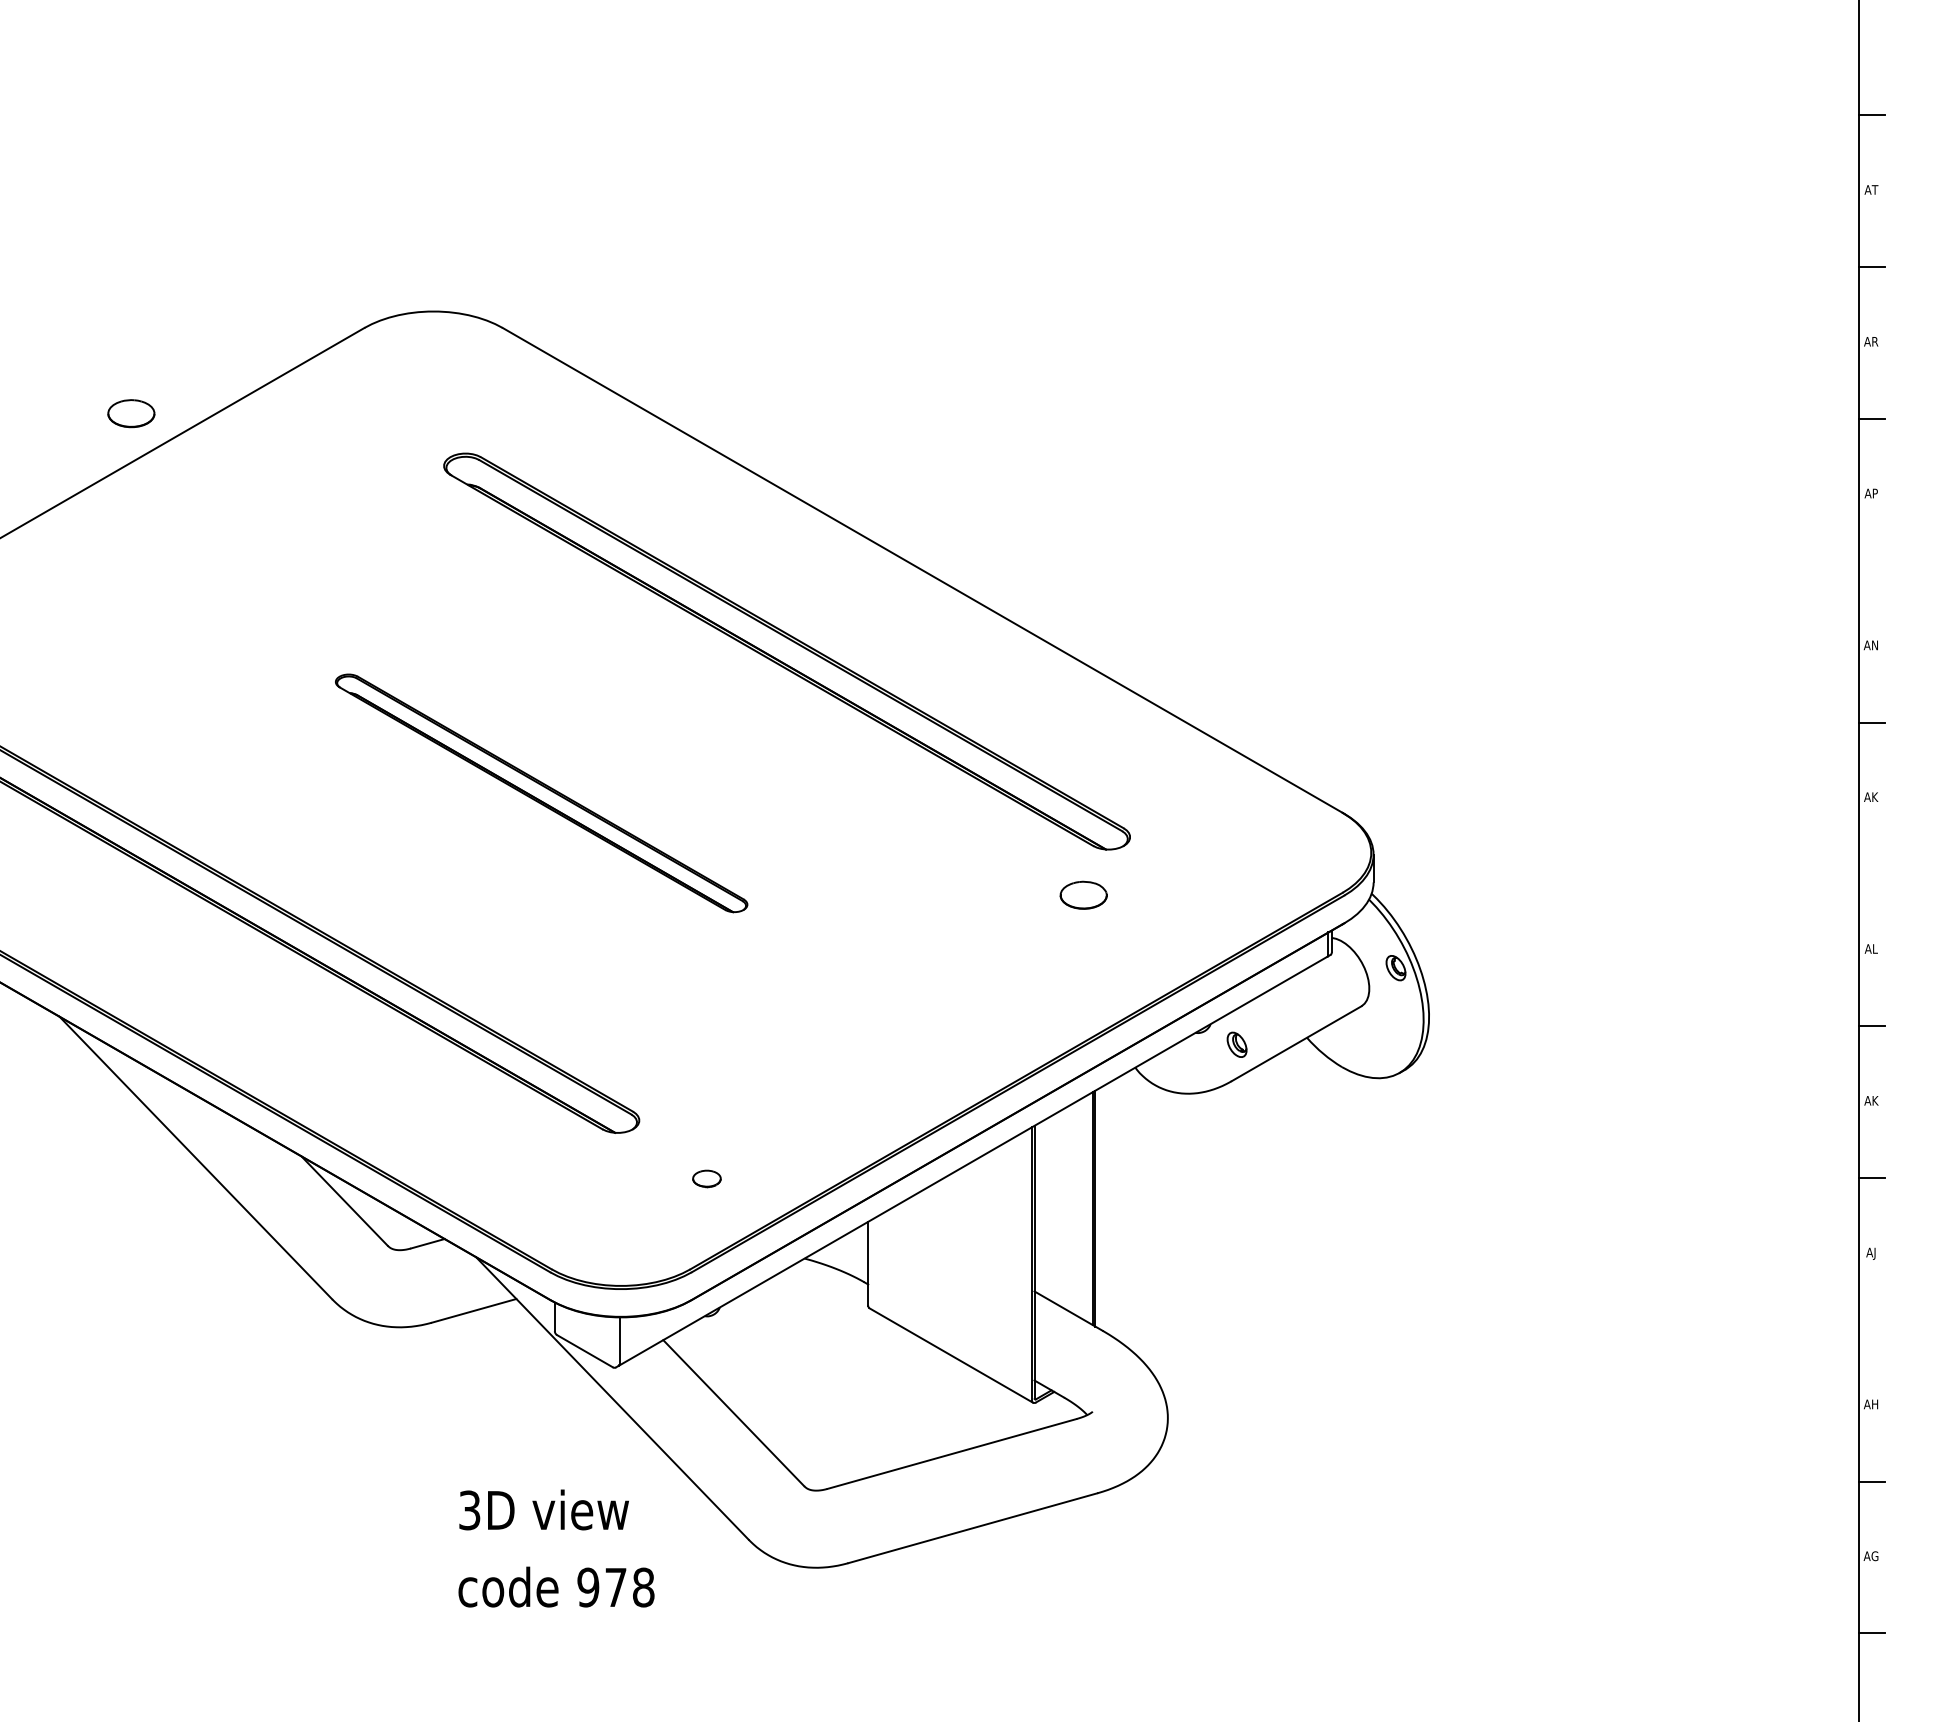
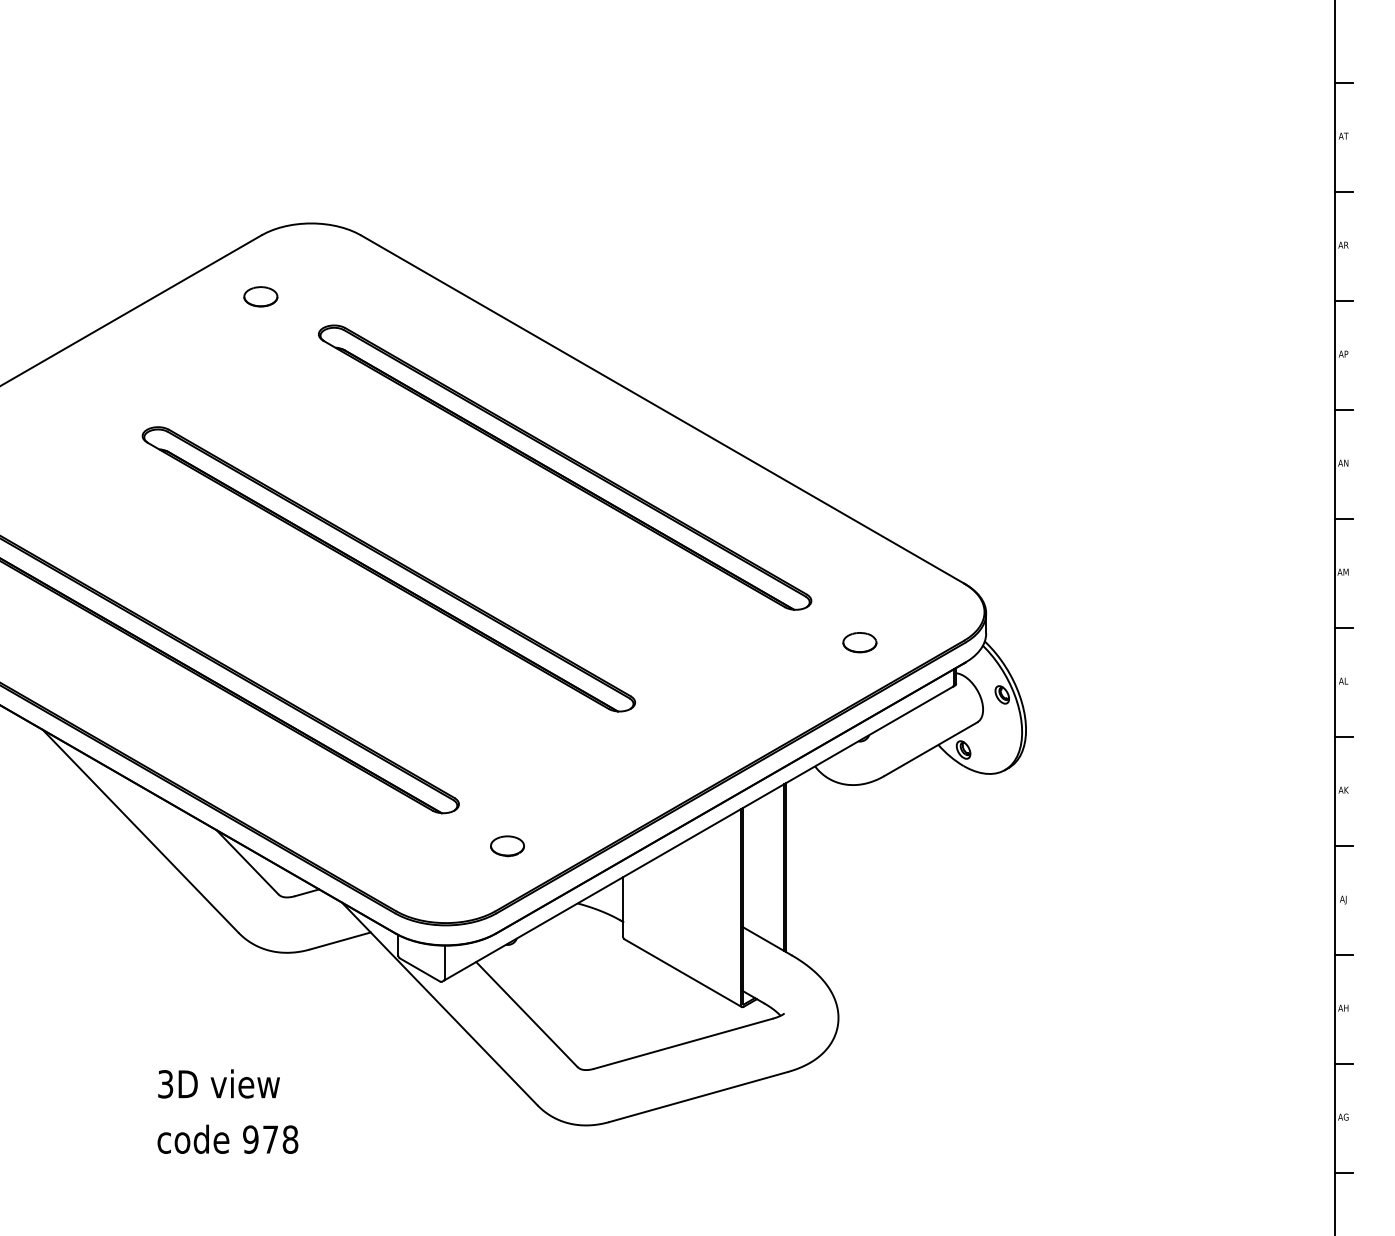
part: (131, 413) -> (260, 296), moved
line: (1871, 570) -> (1343, 409), added
part: (541, 793) -> (388, 569), size x1.67
text: (1870, 796) -> (1342, 571), AK -> AM
line: (1871, 874) -> (1343, 627), added
part: (1083, 894) -> (859, 642), moved
part: (1236, 1044) -> (963, 749), moved
part: (706, 1178) -> (507, 845), size x1.67
line: (1871, 1329) -> (1343, 954), added
text: (556, 1548) -> (227, 1111), moved

